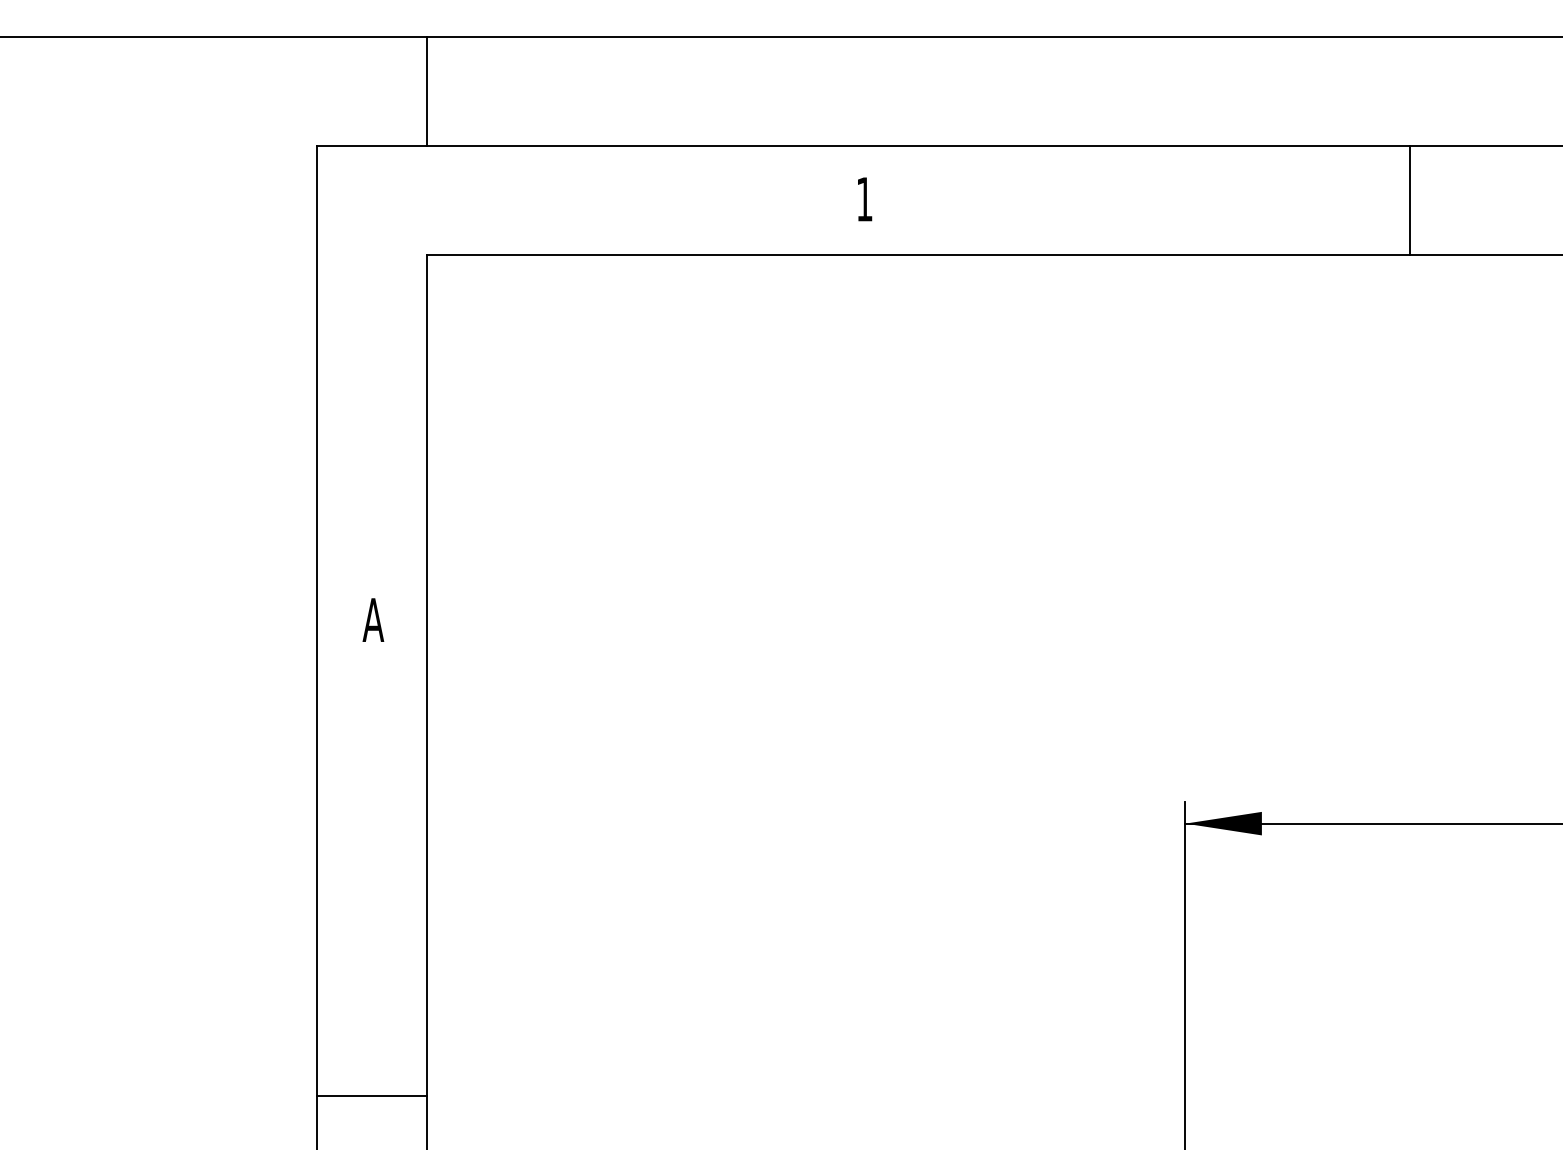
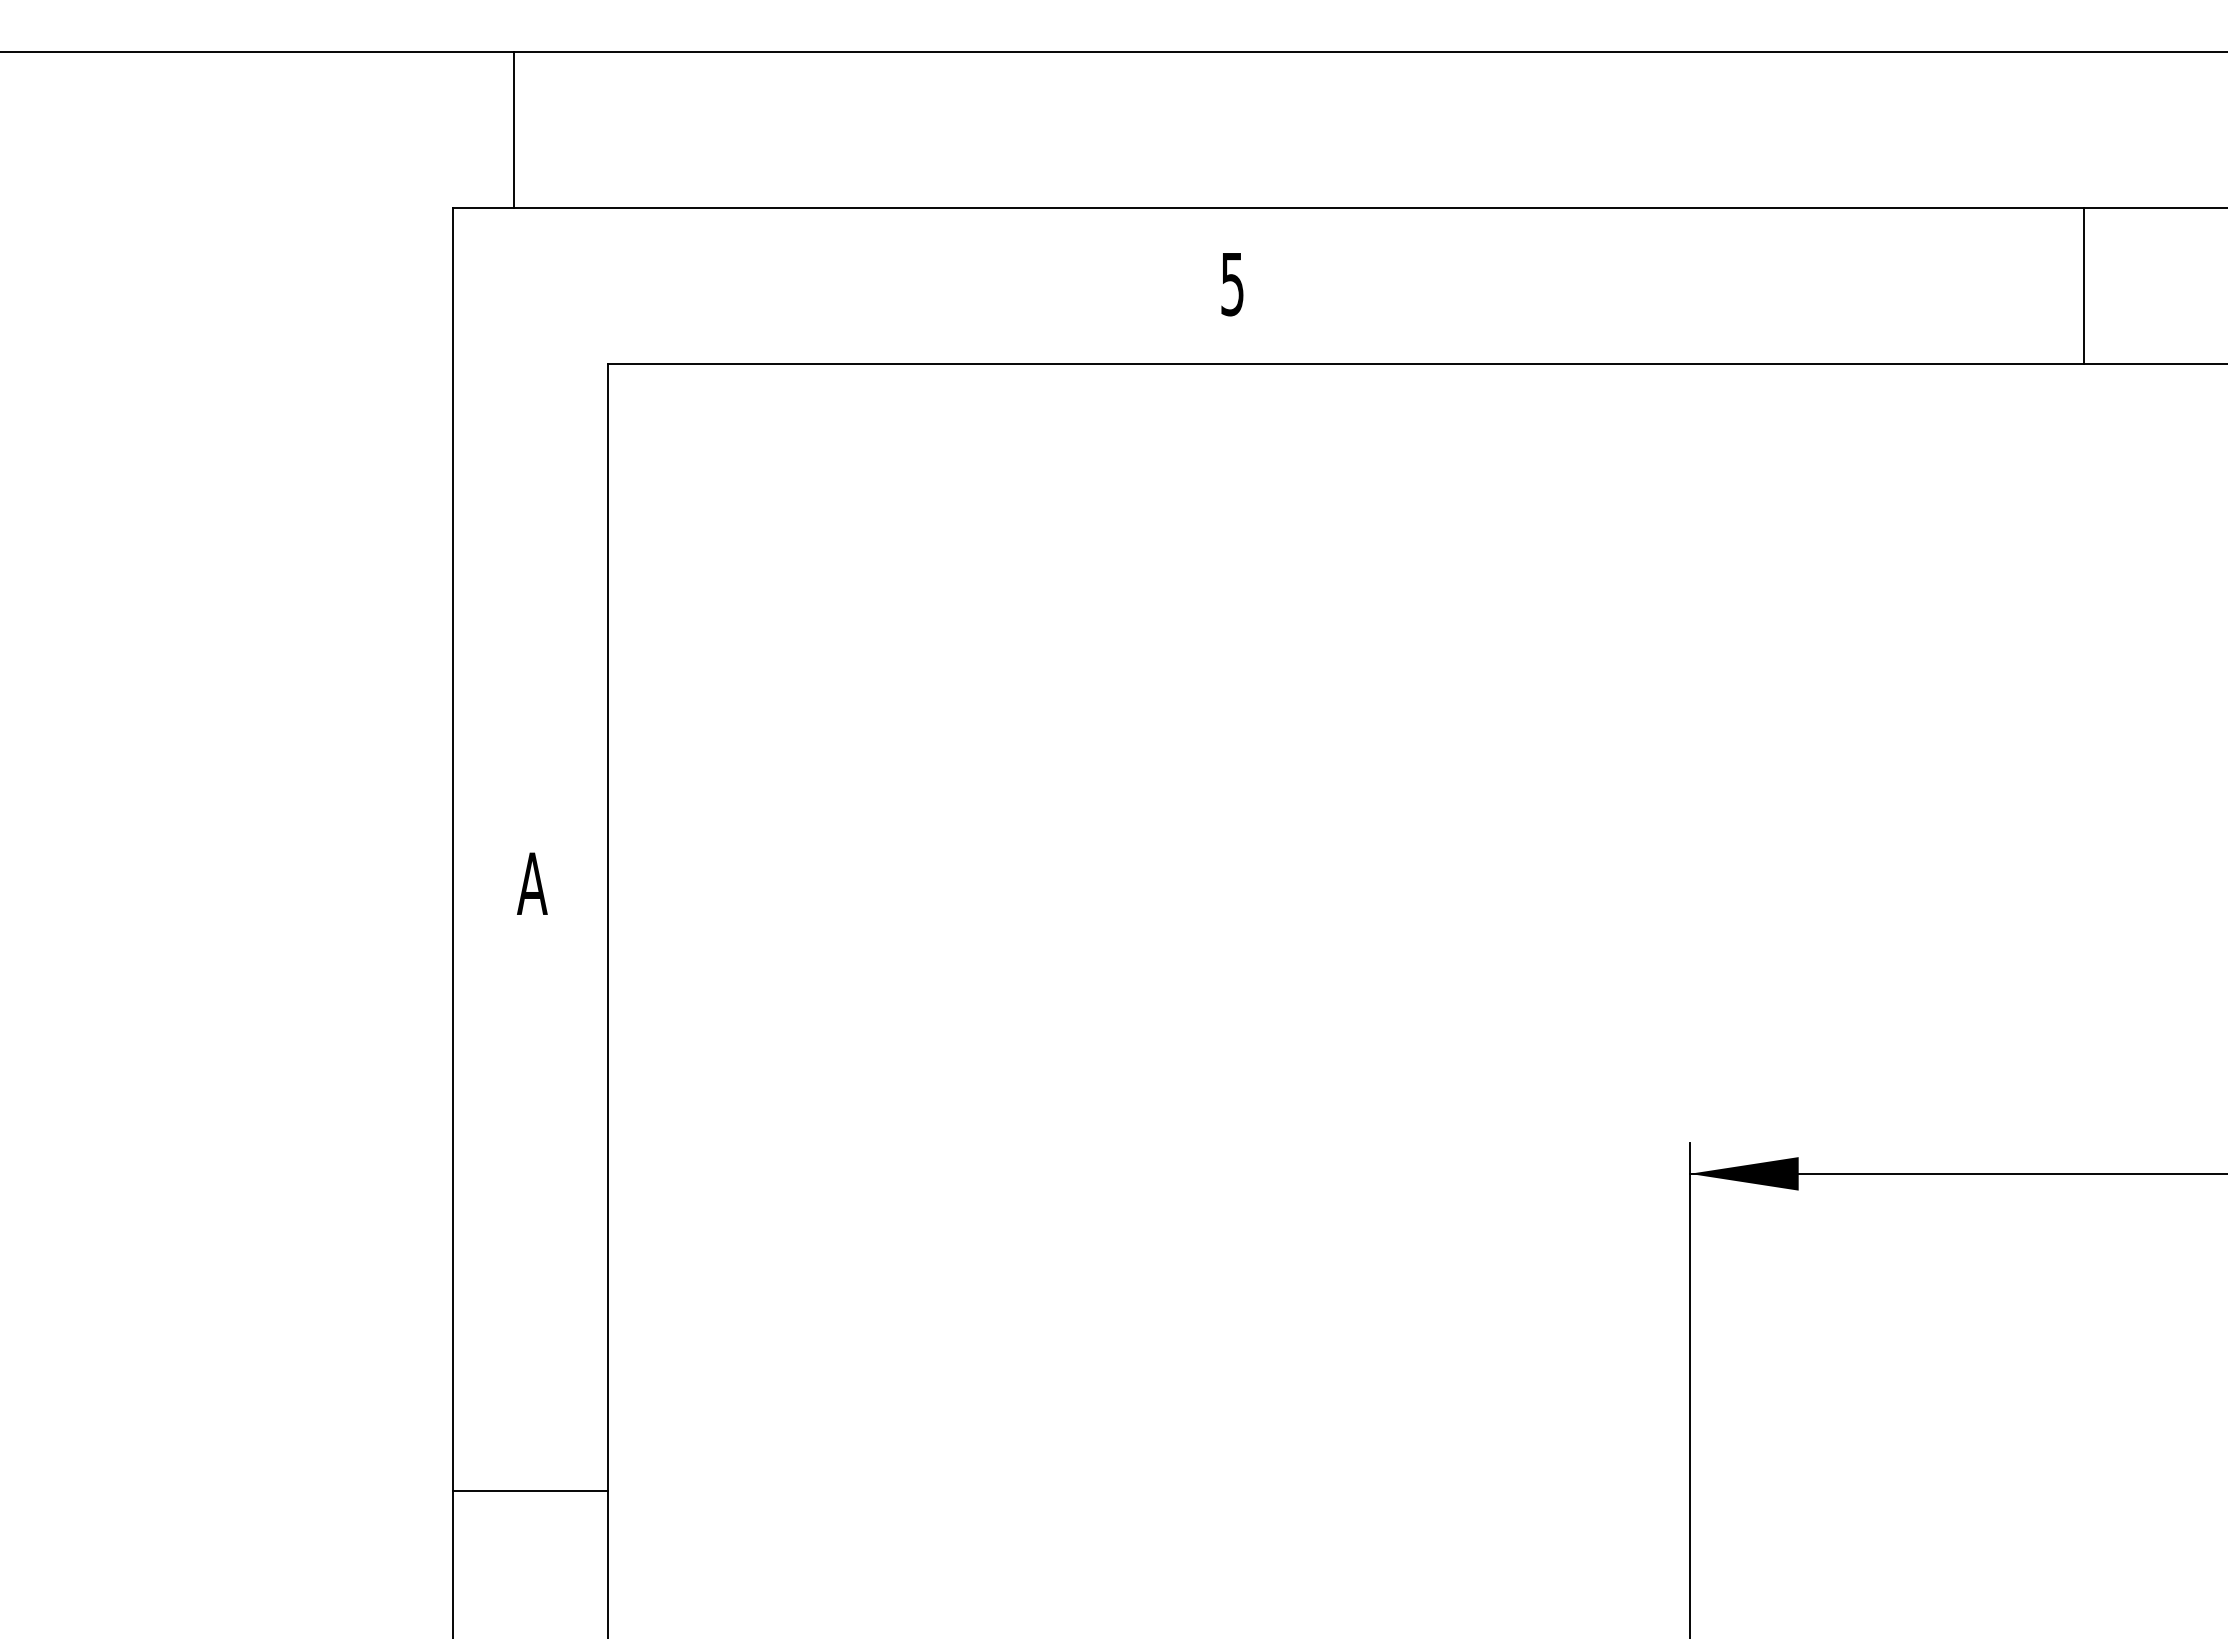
line: (426, 90) -> (513, 128), moved
text: (864, 199) -> (1232, 284), 1 -> 5
line: (1409, 200) -> (2083, 285), moved
line: (371, 1096) -> (529, 1491), moved

